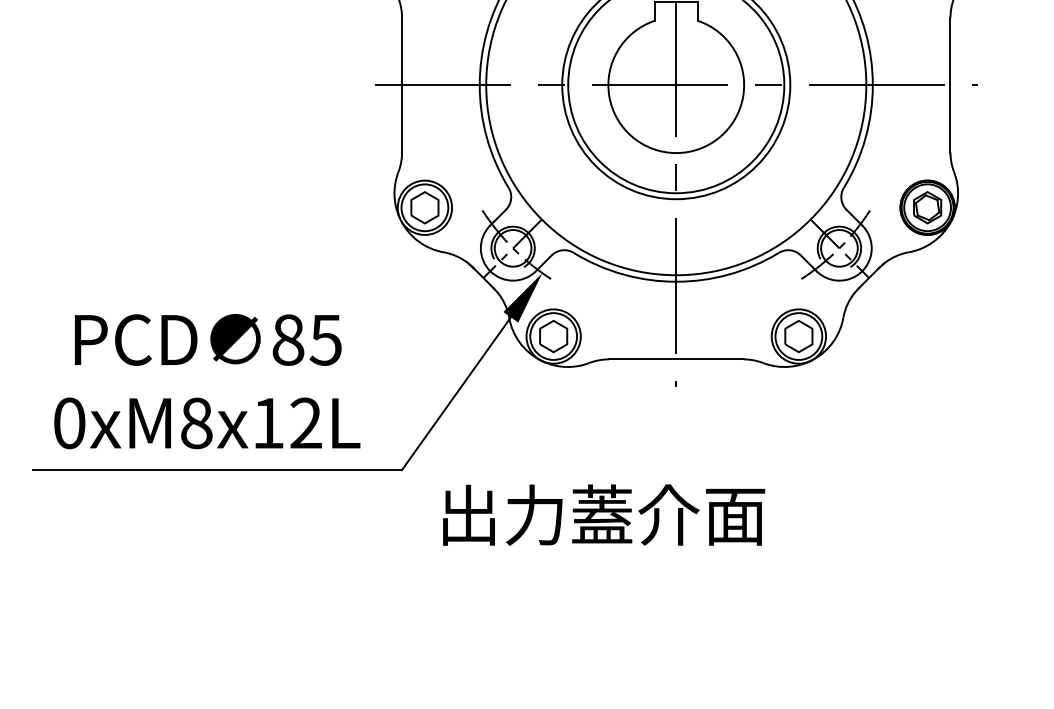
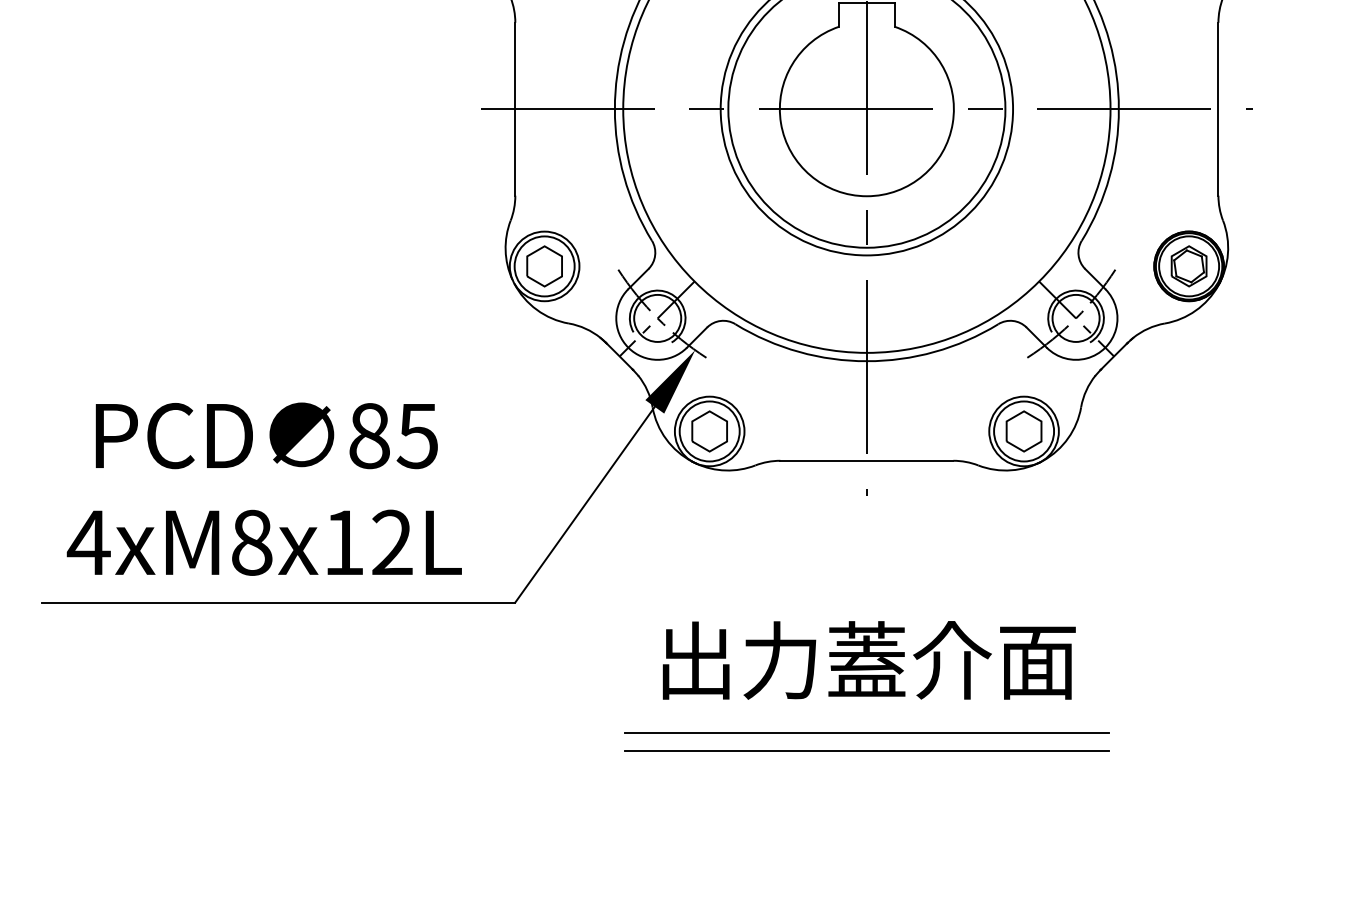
text: (69, 423) -> (88, 542), 0xM8x12L -> 4xM8x12L
text: (603, 515) -> (868, 660), moved
line: (675, 572) -> (866, 733), added
line: (675, 585) -> (866, 750), added

